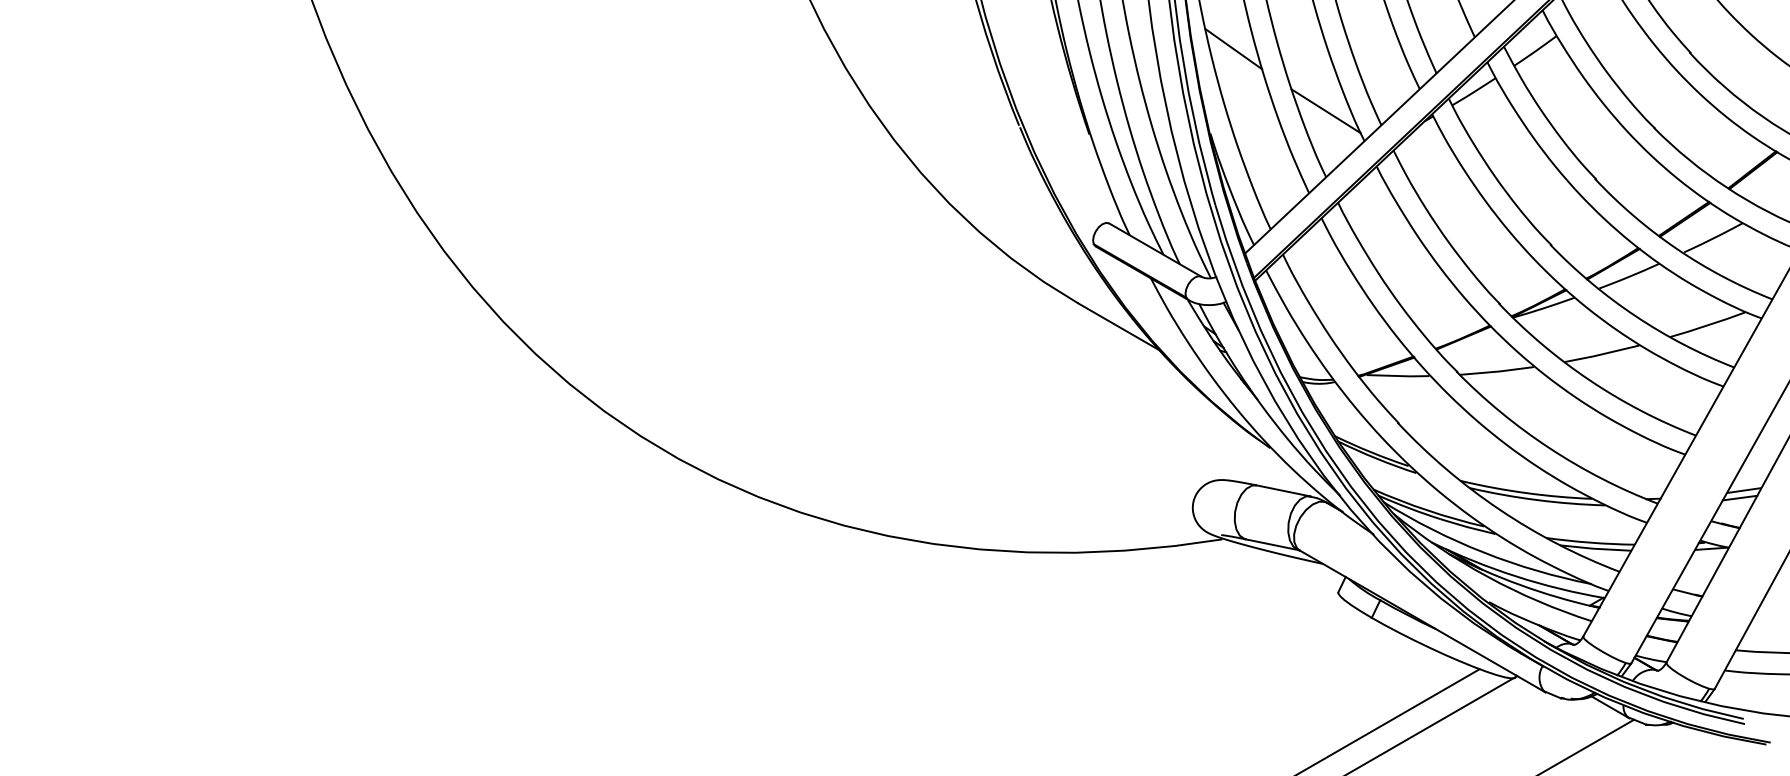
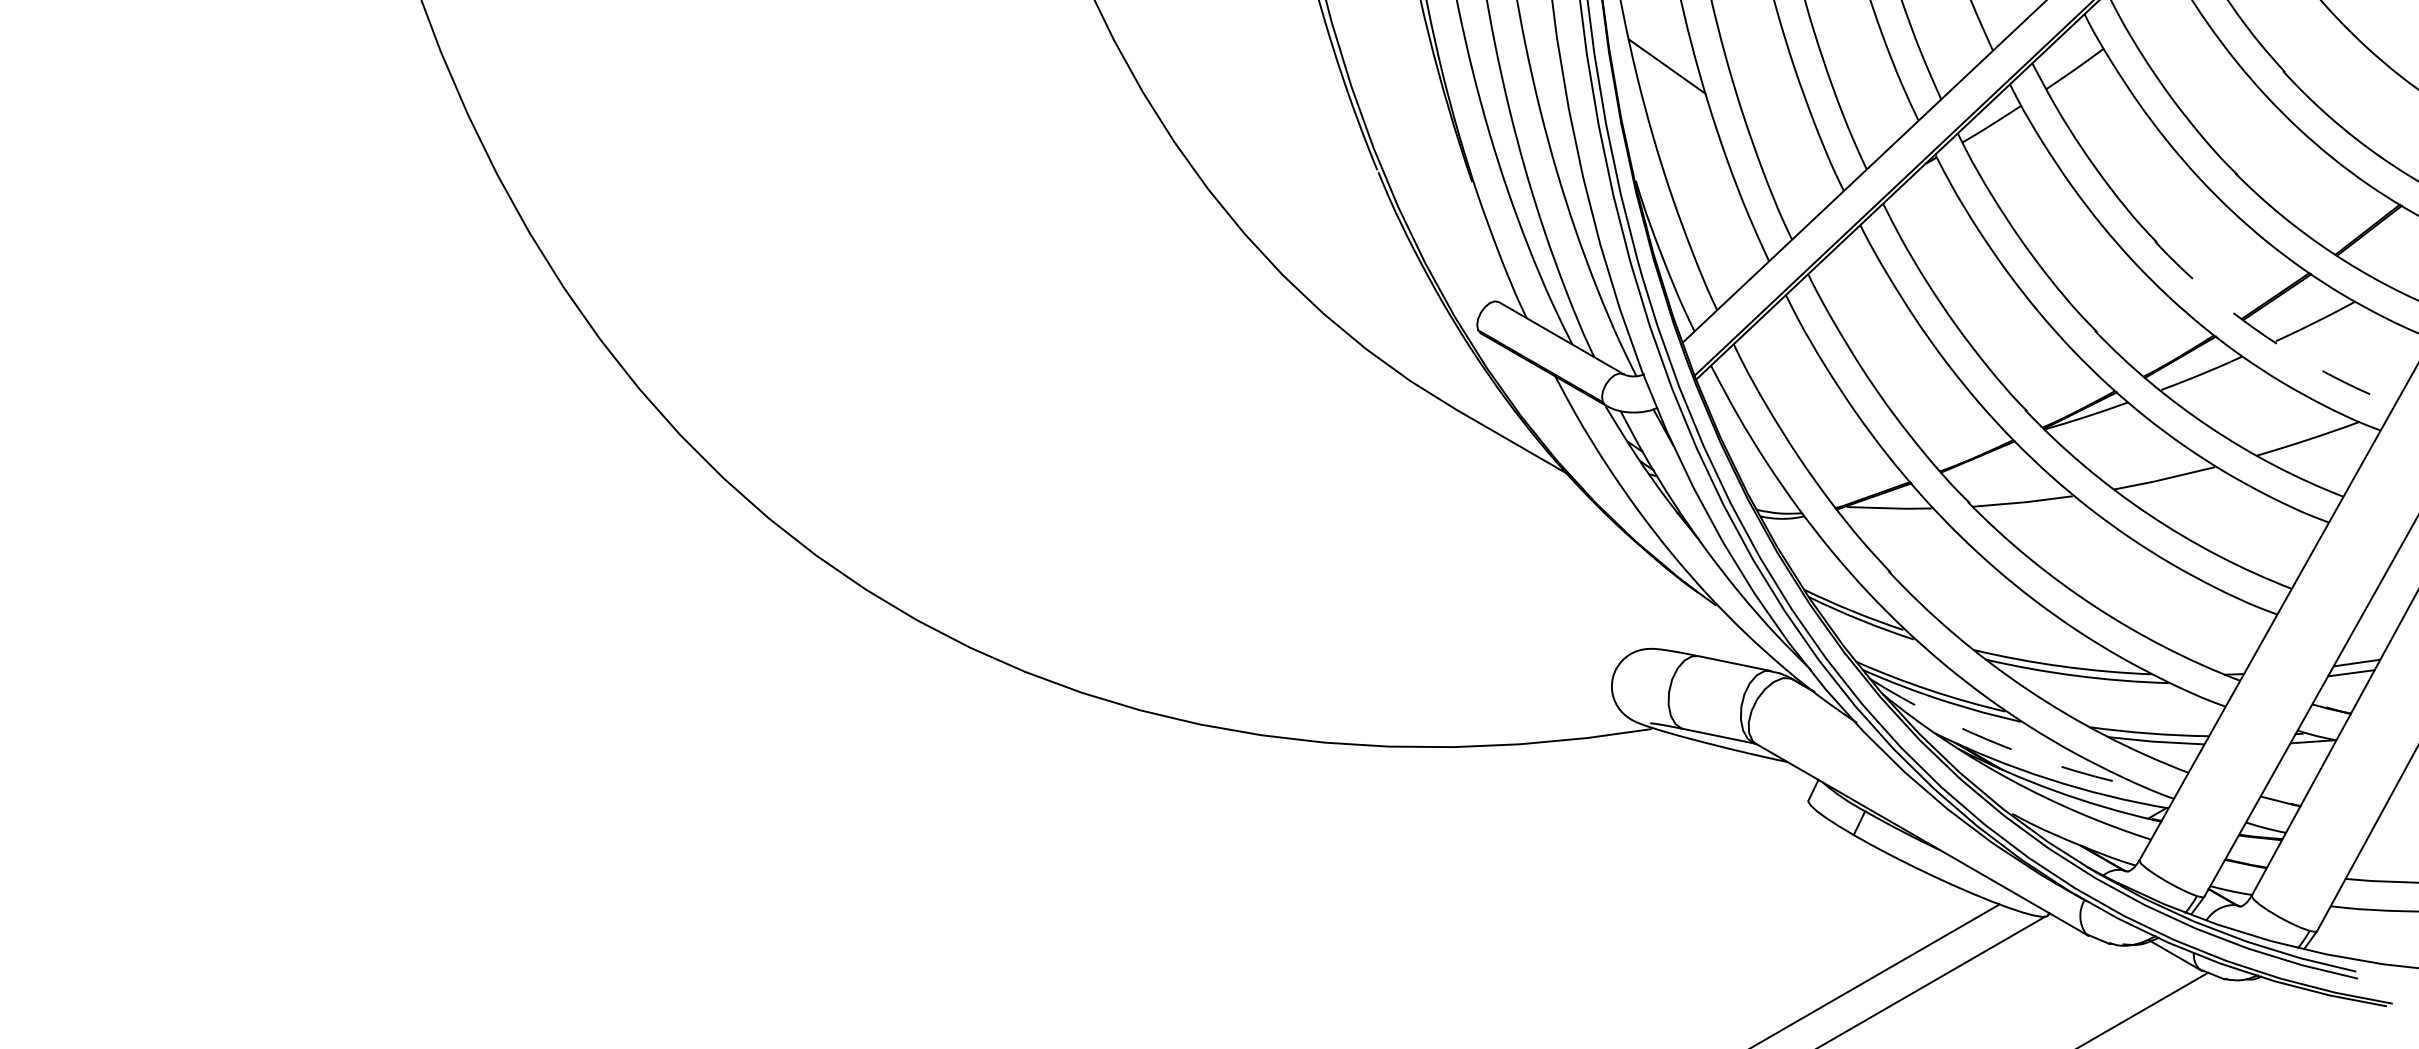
line: (1325, 111) -> (1791, 150), removed
arc: (1676, 248) -> (2265, 336), solid -> dashed
arc: (1483, 552) -> (2004, 746), solid -> dashed

